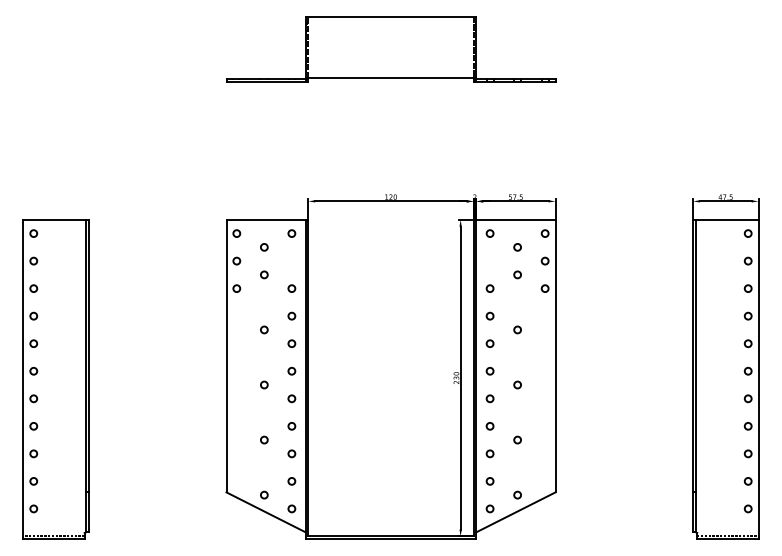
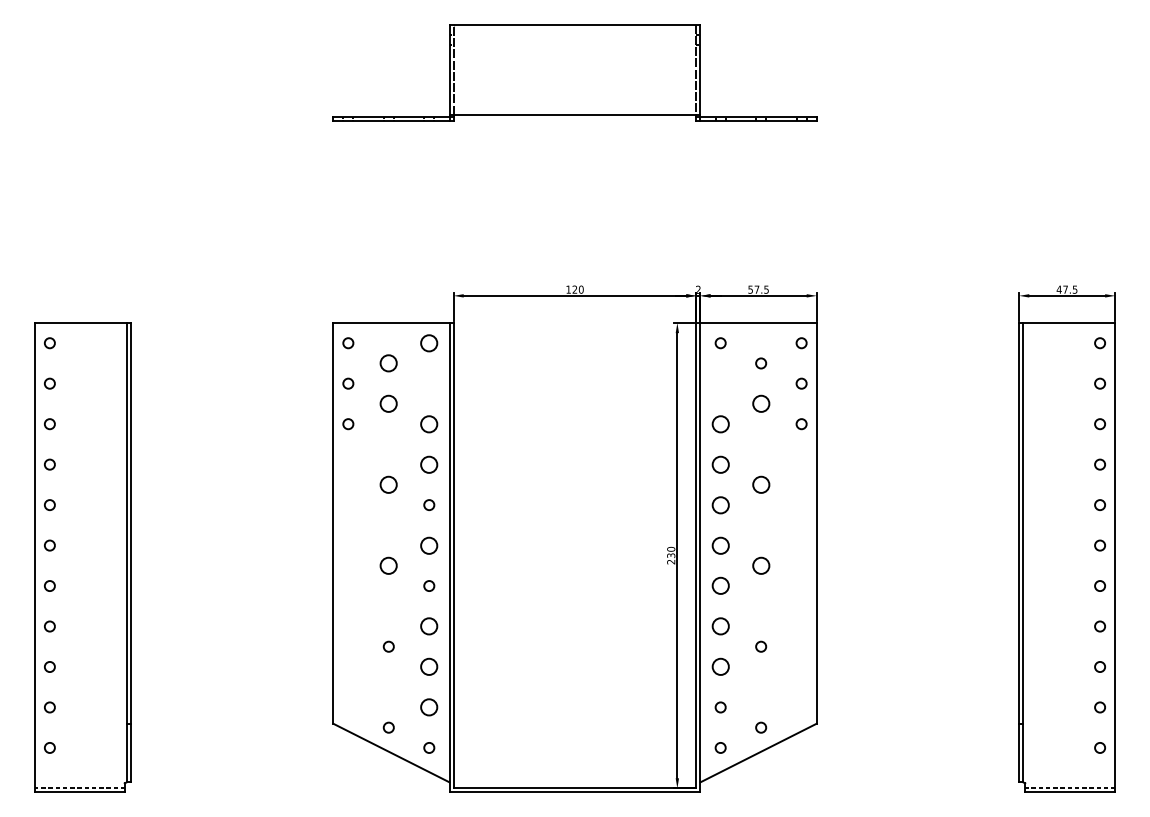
circle: (291, 233) -> (428, 343), size x1.6
circle: (264, 247) -> (389, 363), size x1.6
circle: (264, 274) -> (389, 403), size x1.6
circle: (517, 274) -> (760, 403), size x1.6
circle: (291, 288) -> (428, 423), size x1.6
circle: (489, 288) -> (719, 423), size x1.6
circle: (291, 315) -> (428, 463), size x1.6
circle: (489, 315) -> (719, 463), size x1.6
circle: (264, 329) -> (389, 484), size x1.6
circle: (517, 329) -> (760, 484), size x1.6
circle: (489, 343) -> (719, 504), size x1.6
circle: (291, 370) -> (428, 544), size x1.6
circle: (489, 370) -> (719, 544), size x1.6
circle: (264, 384) -> (389, 565), size x1.6
circle: (517, 384) -> (760, 565), size x1.6
circle: (489, 398) -> (719, 585), size x1.6
circle: (291, 426) -> (428, 626), size x1.6
circle: (489, 426) -> (719, 626), size x1.6
circle: (291, 453) -> (428, 666), size x1.6
circle: (489, 453) -> (719, 666), size x1.6
circle: (291, 481) -> (428, 707), size x1.6

